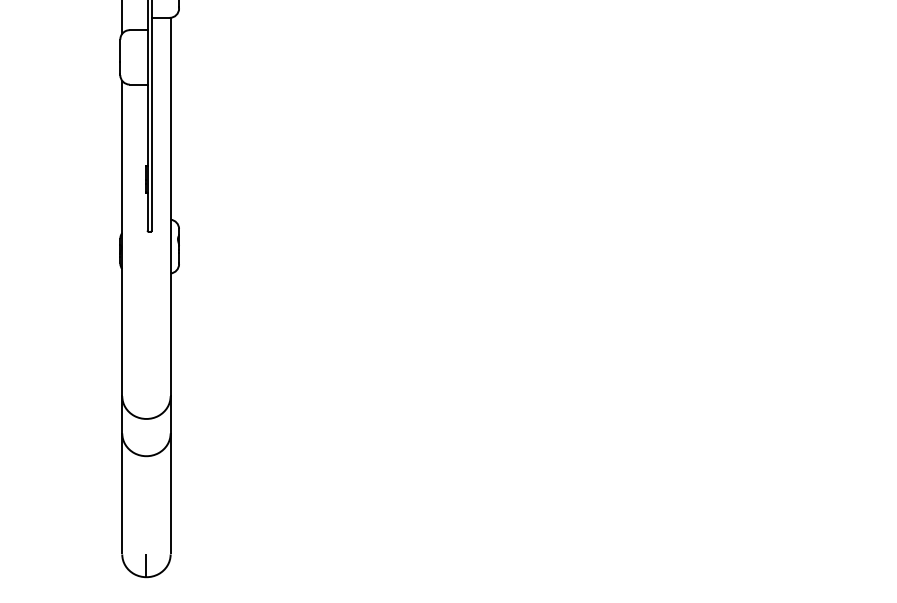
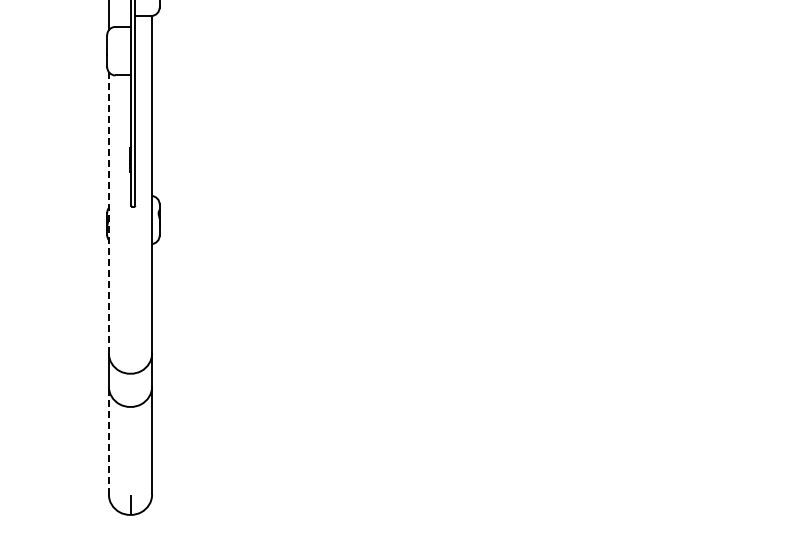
line: (121, 238) -> (108, 212), solid -> dashed
line: (121, 493) -> (108, 440), solid -> dashed

